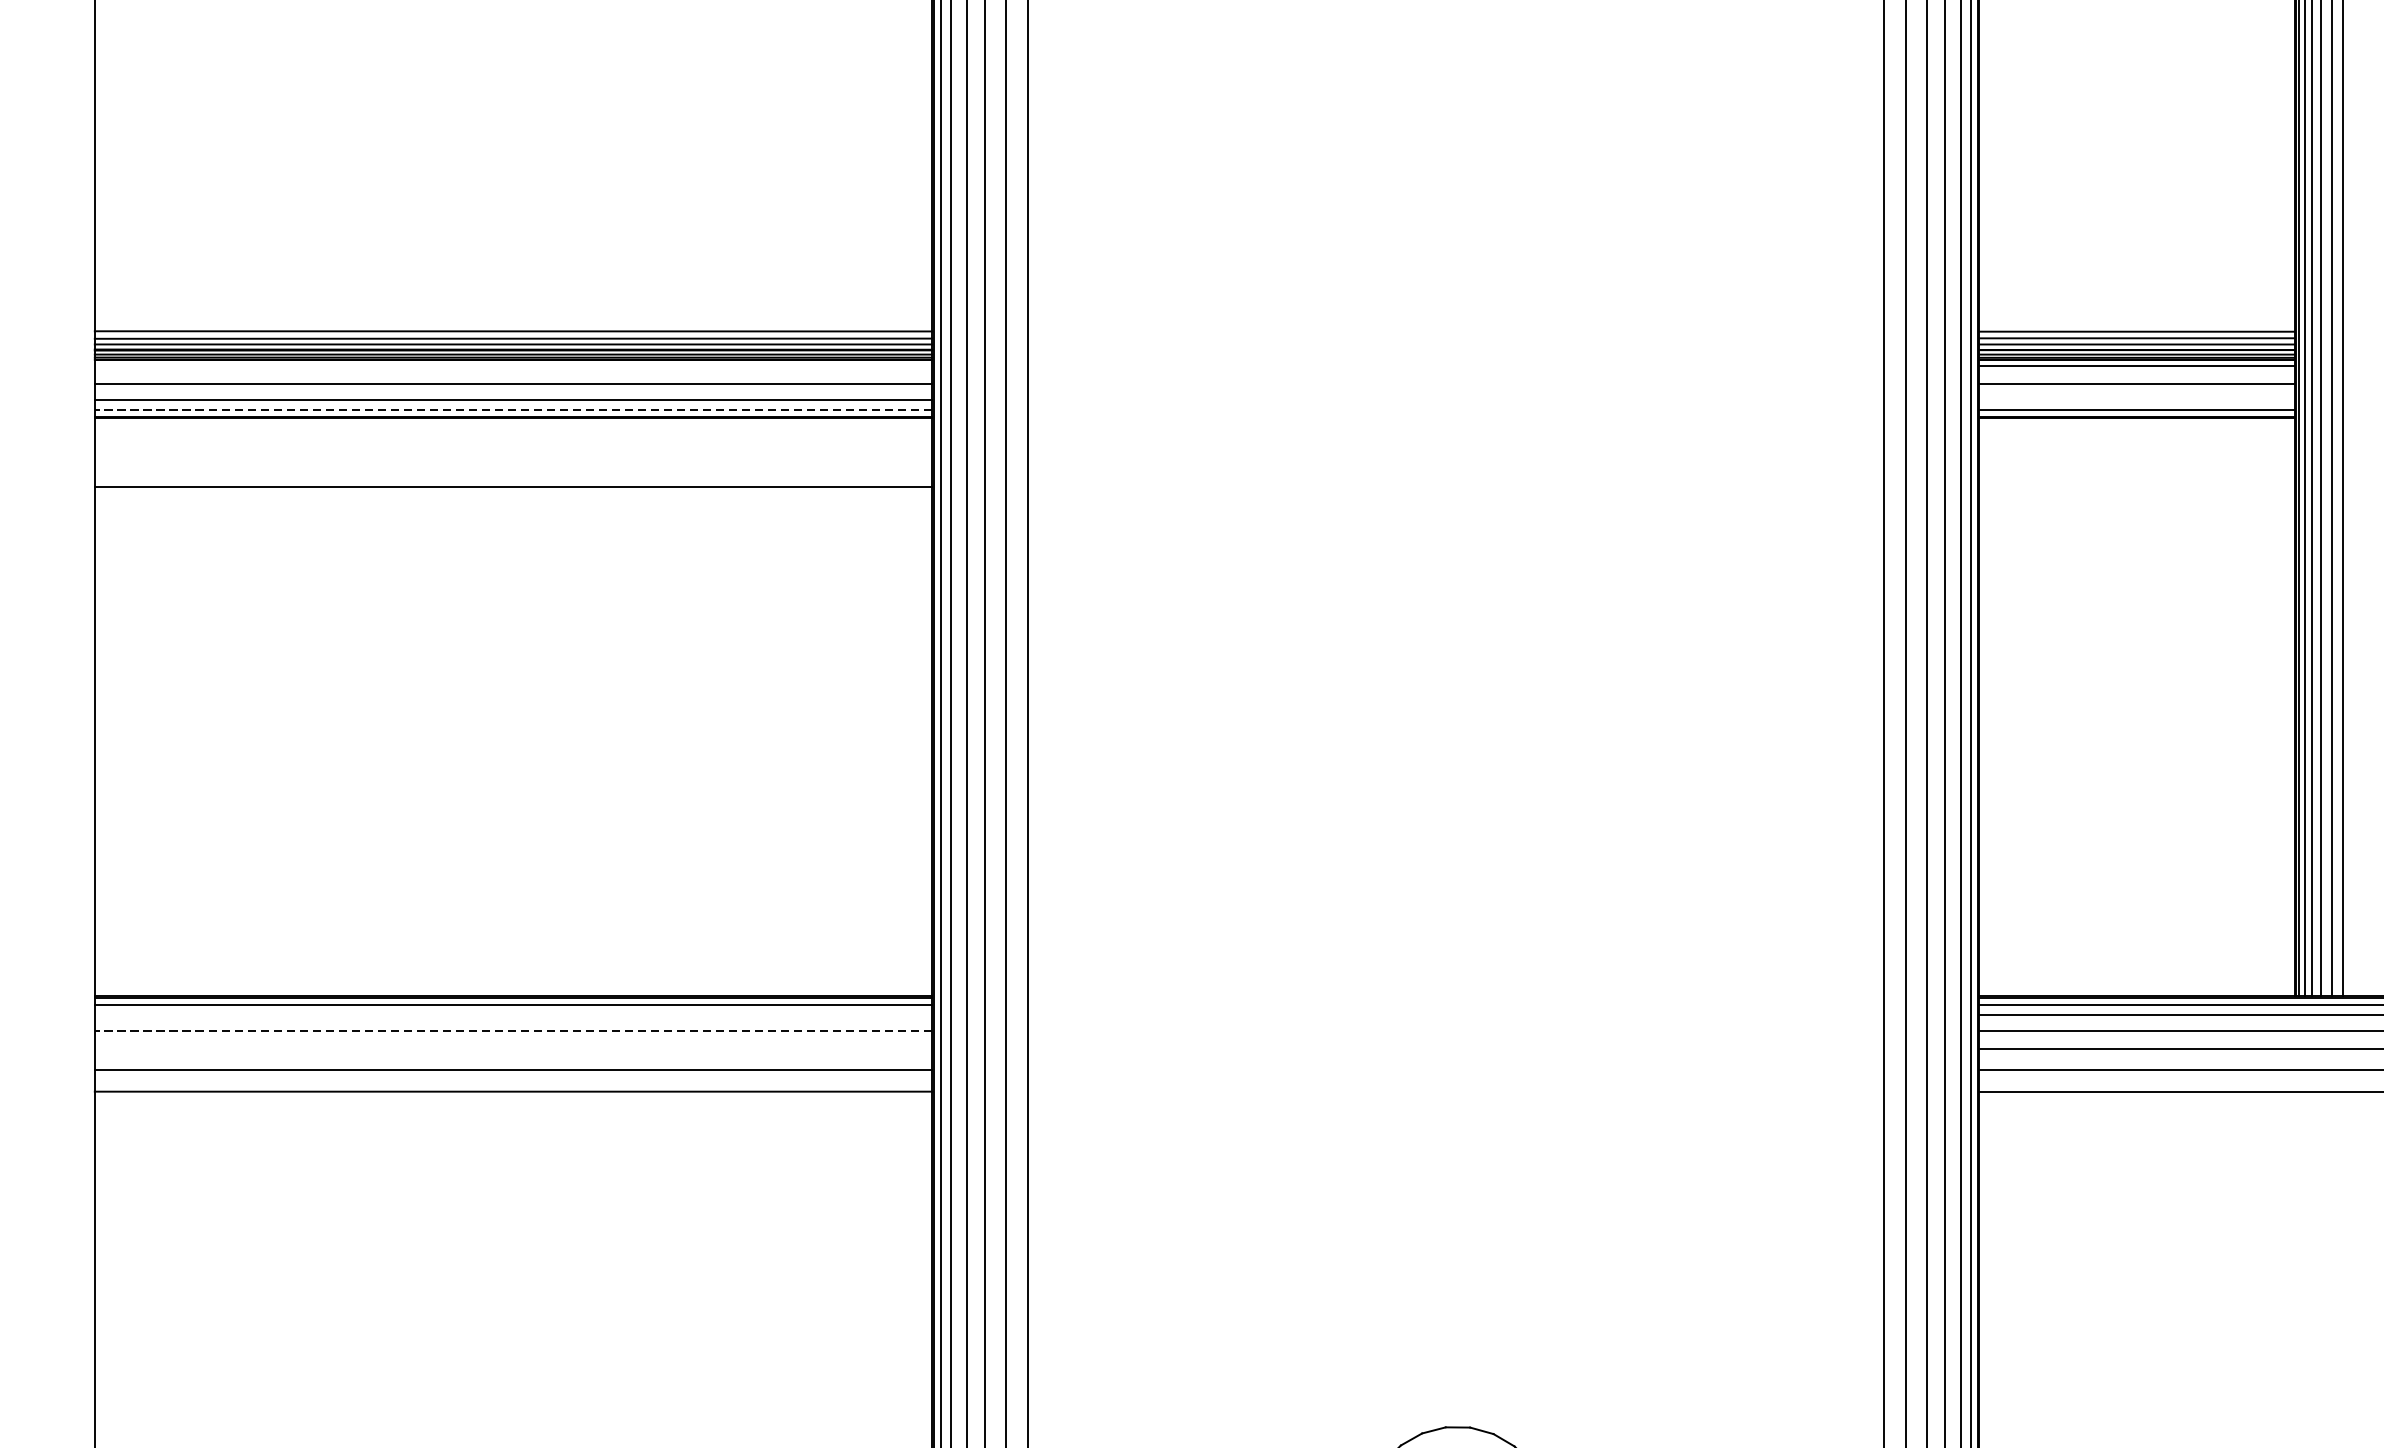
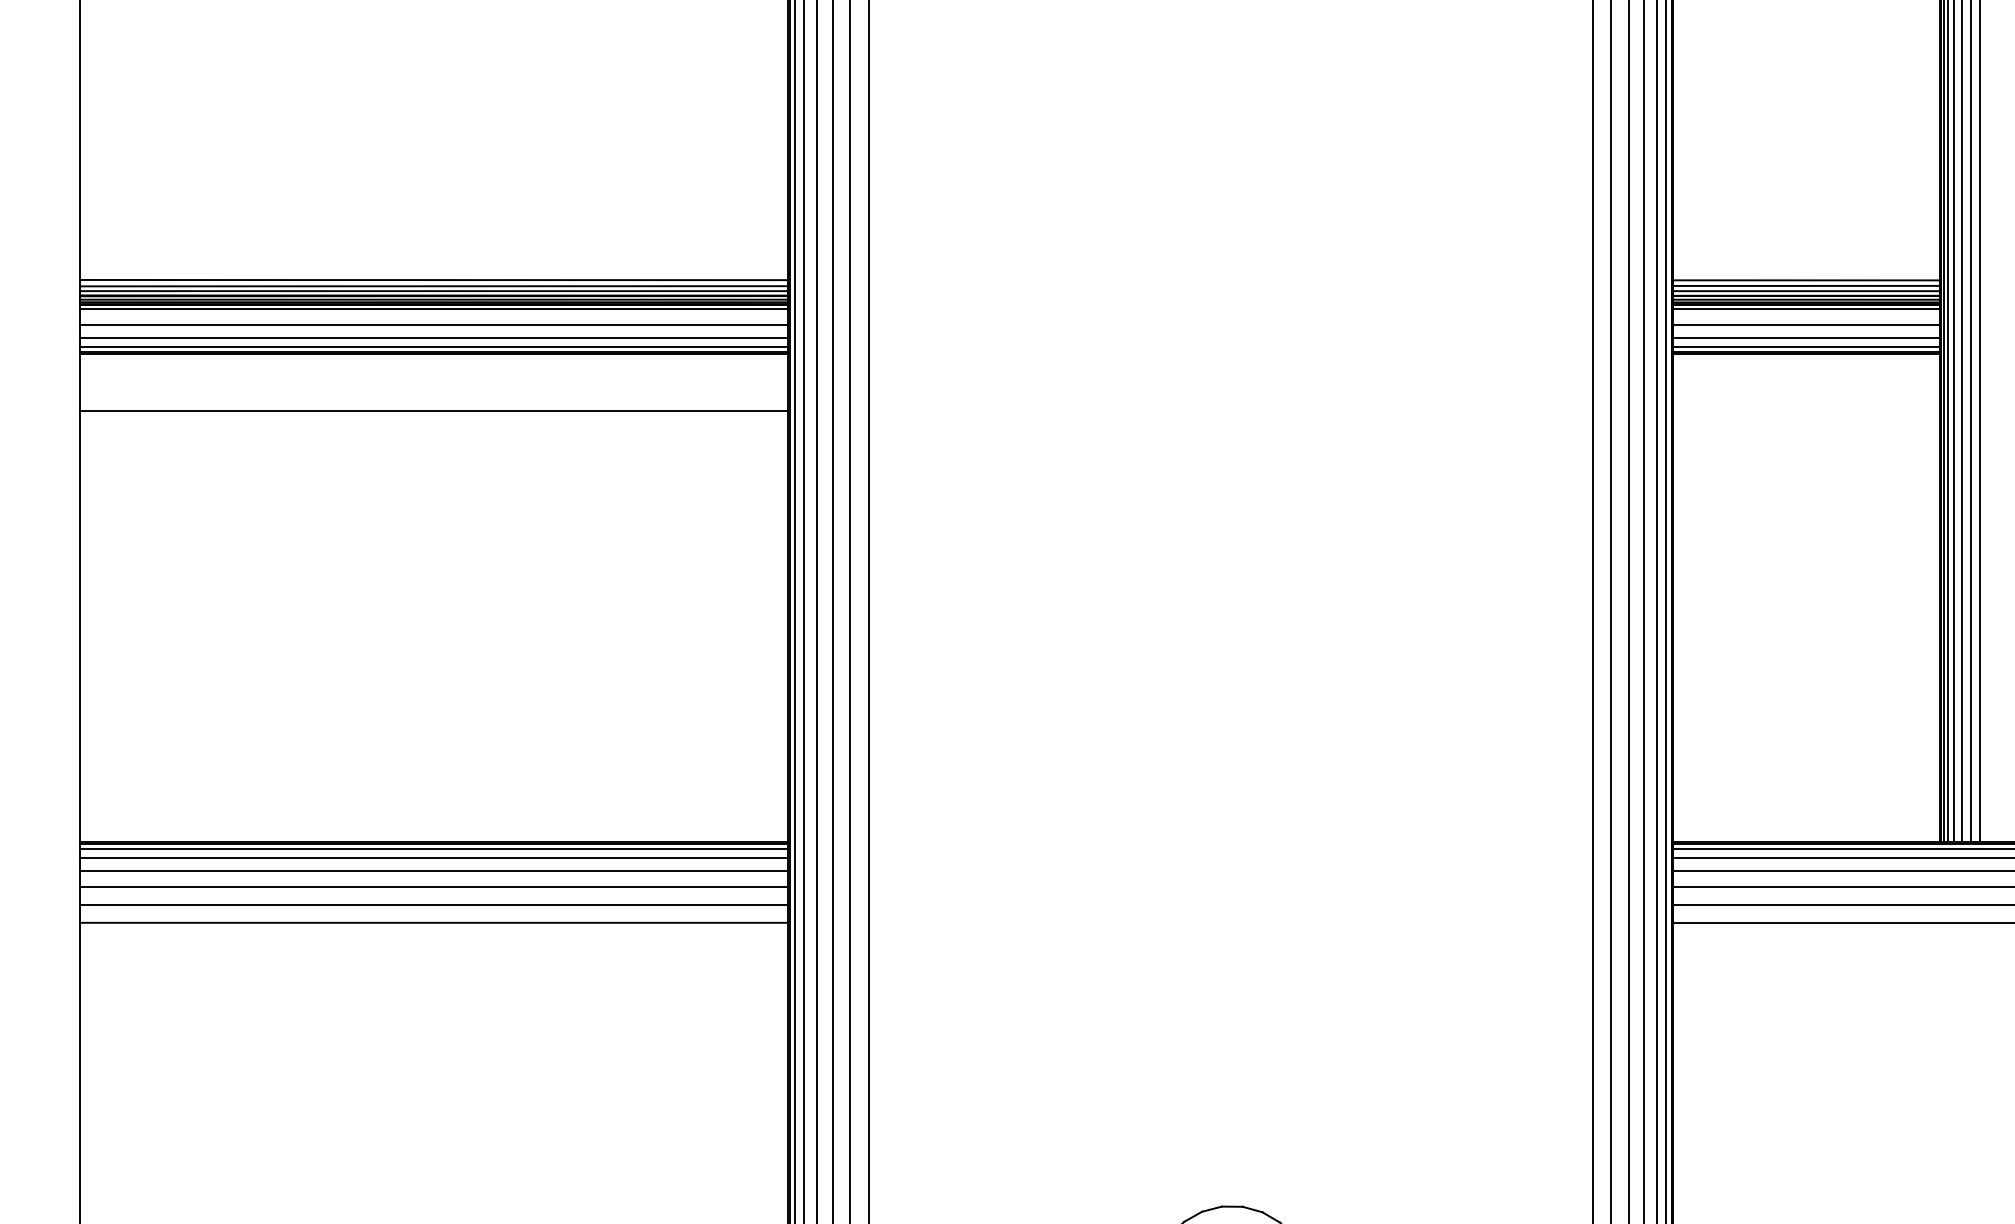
line: (513, 366) -> (433, 309), added
line: (2137, 399) -> (1806, 337), added
line: (513, 409) -> (433, 346), dashed -> solid
line: (513, 1015) -> (433, 858), added
line: (513, 1030) -> (433, 871), dashed -> solid
line: (513, 1048) -> (433, 886), added

